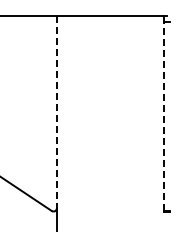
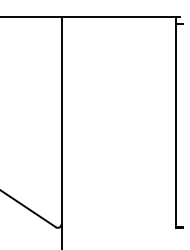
line: (56, 112) -> (61, 121), dashed -> solid
line: (163, 116) -> (176, 125), dashed -> solid

